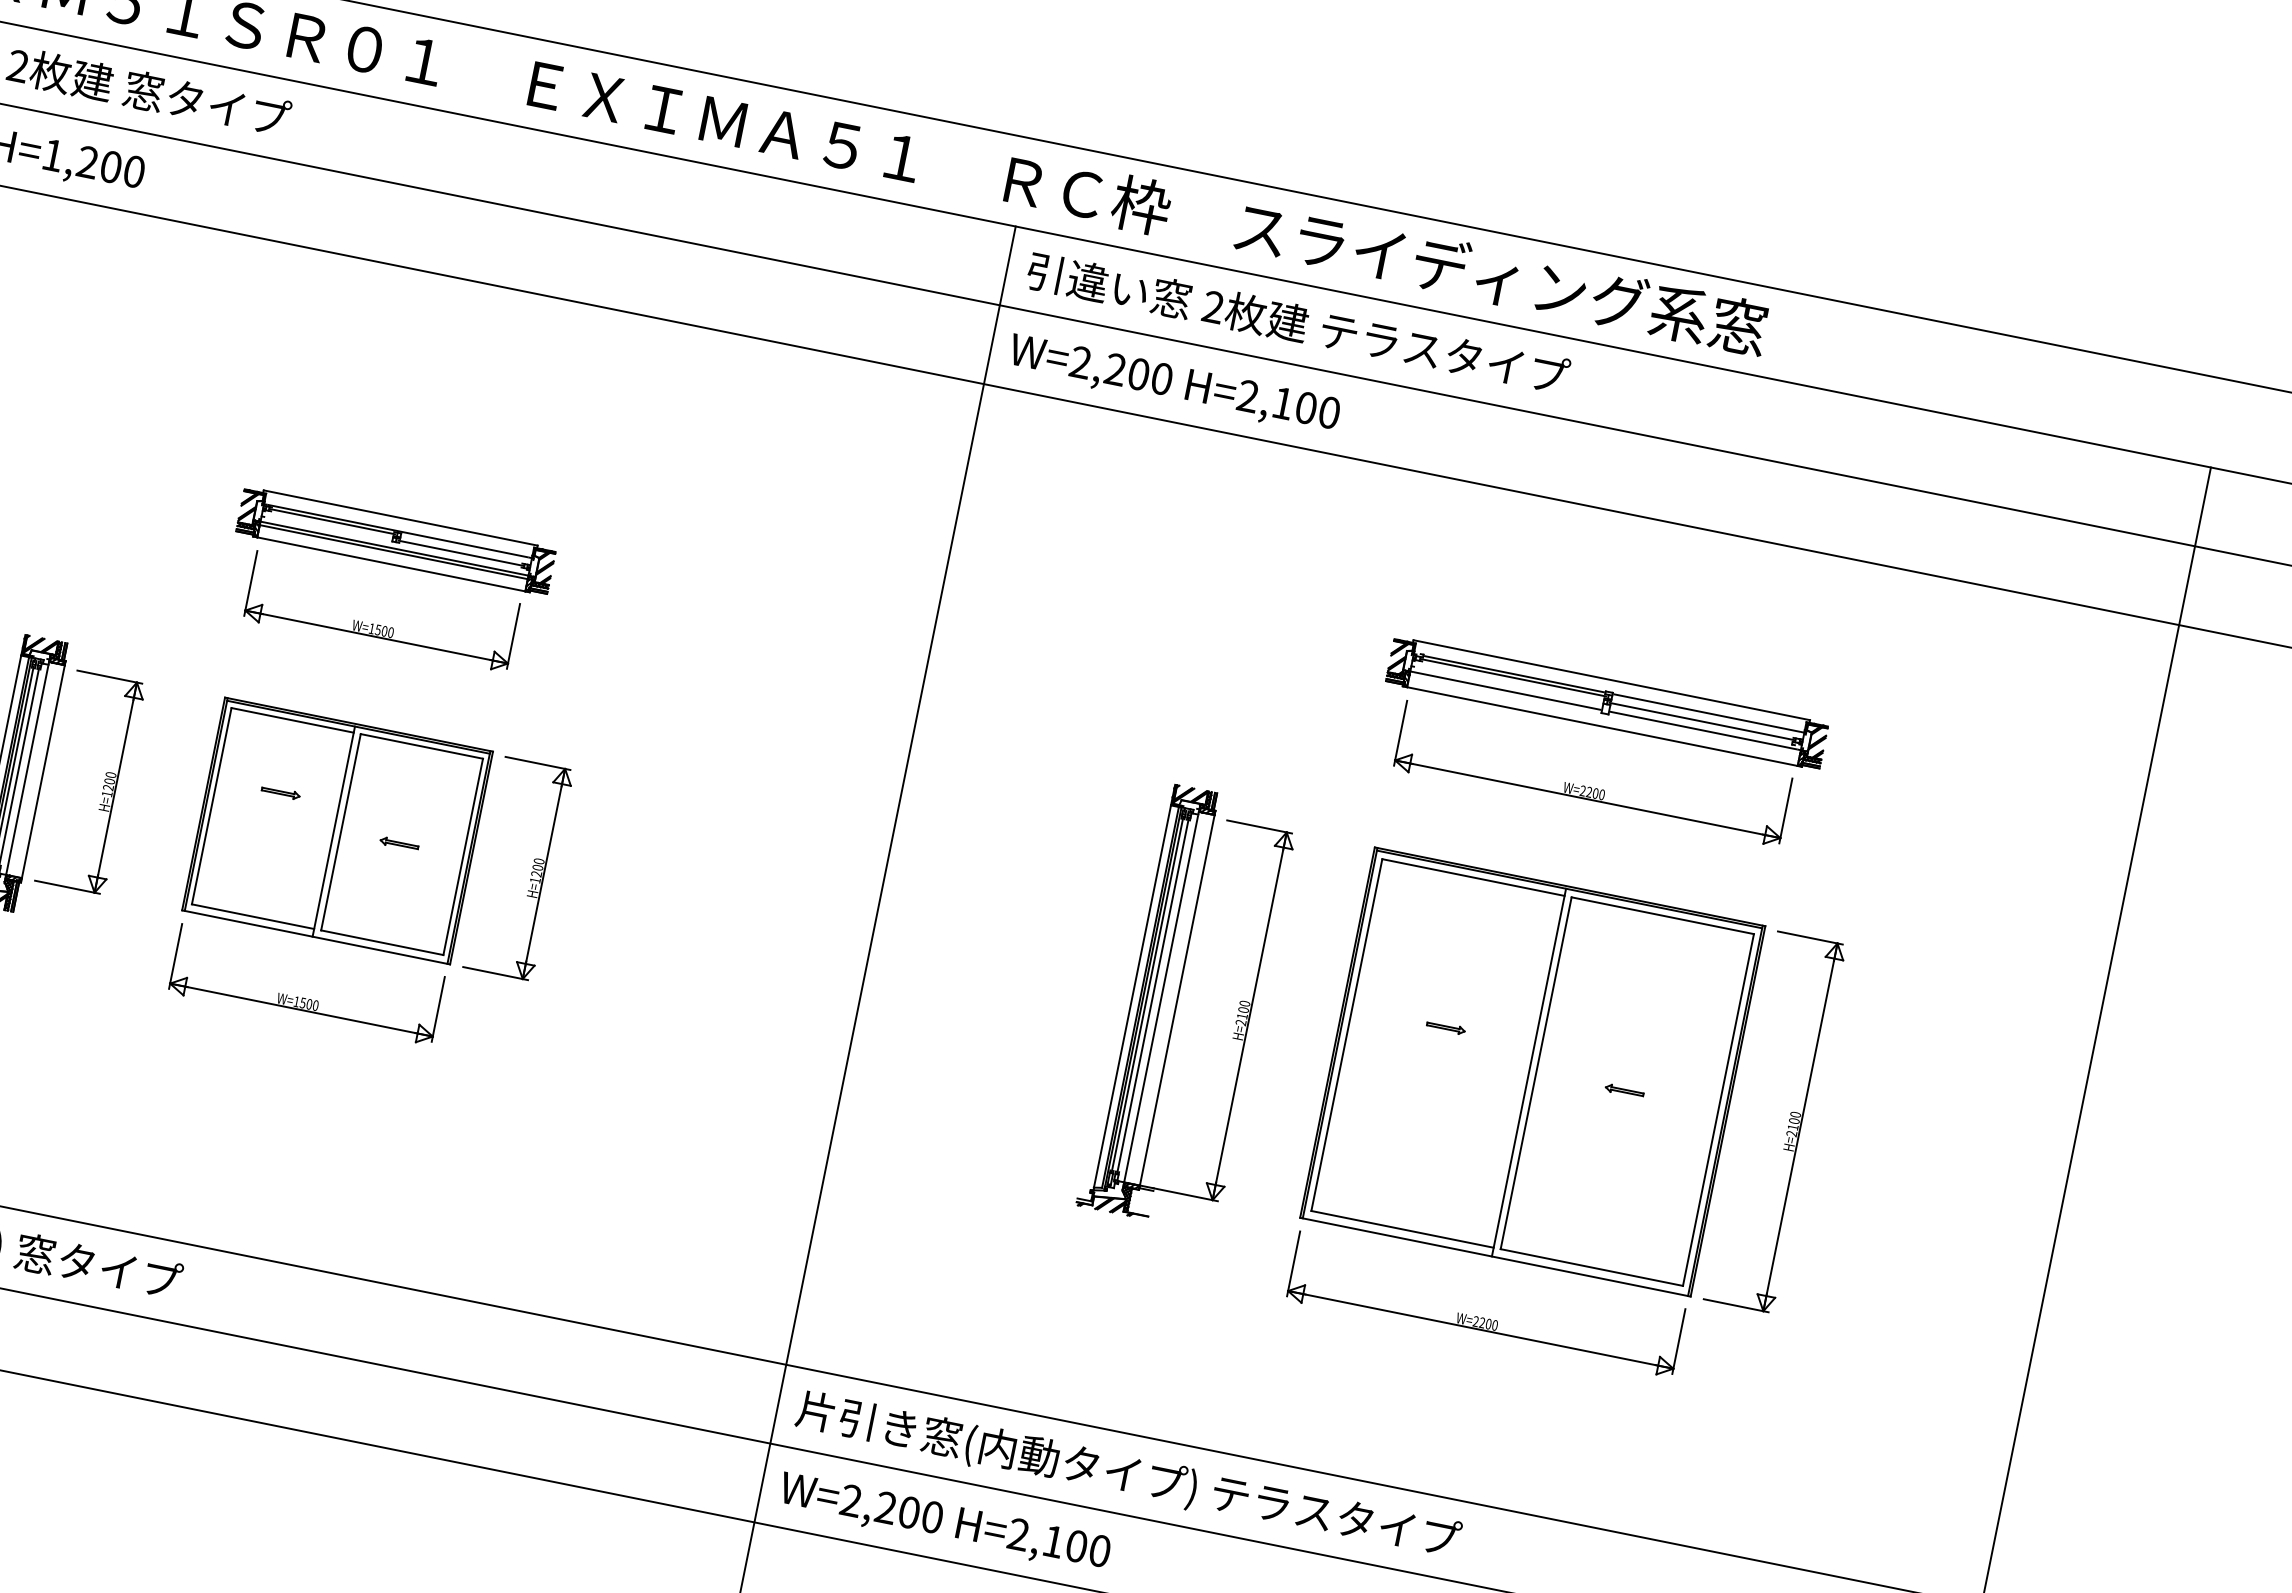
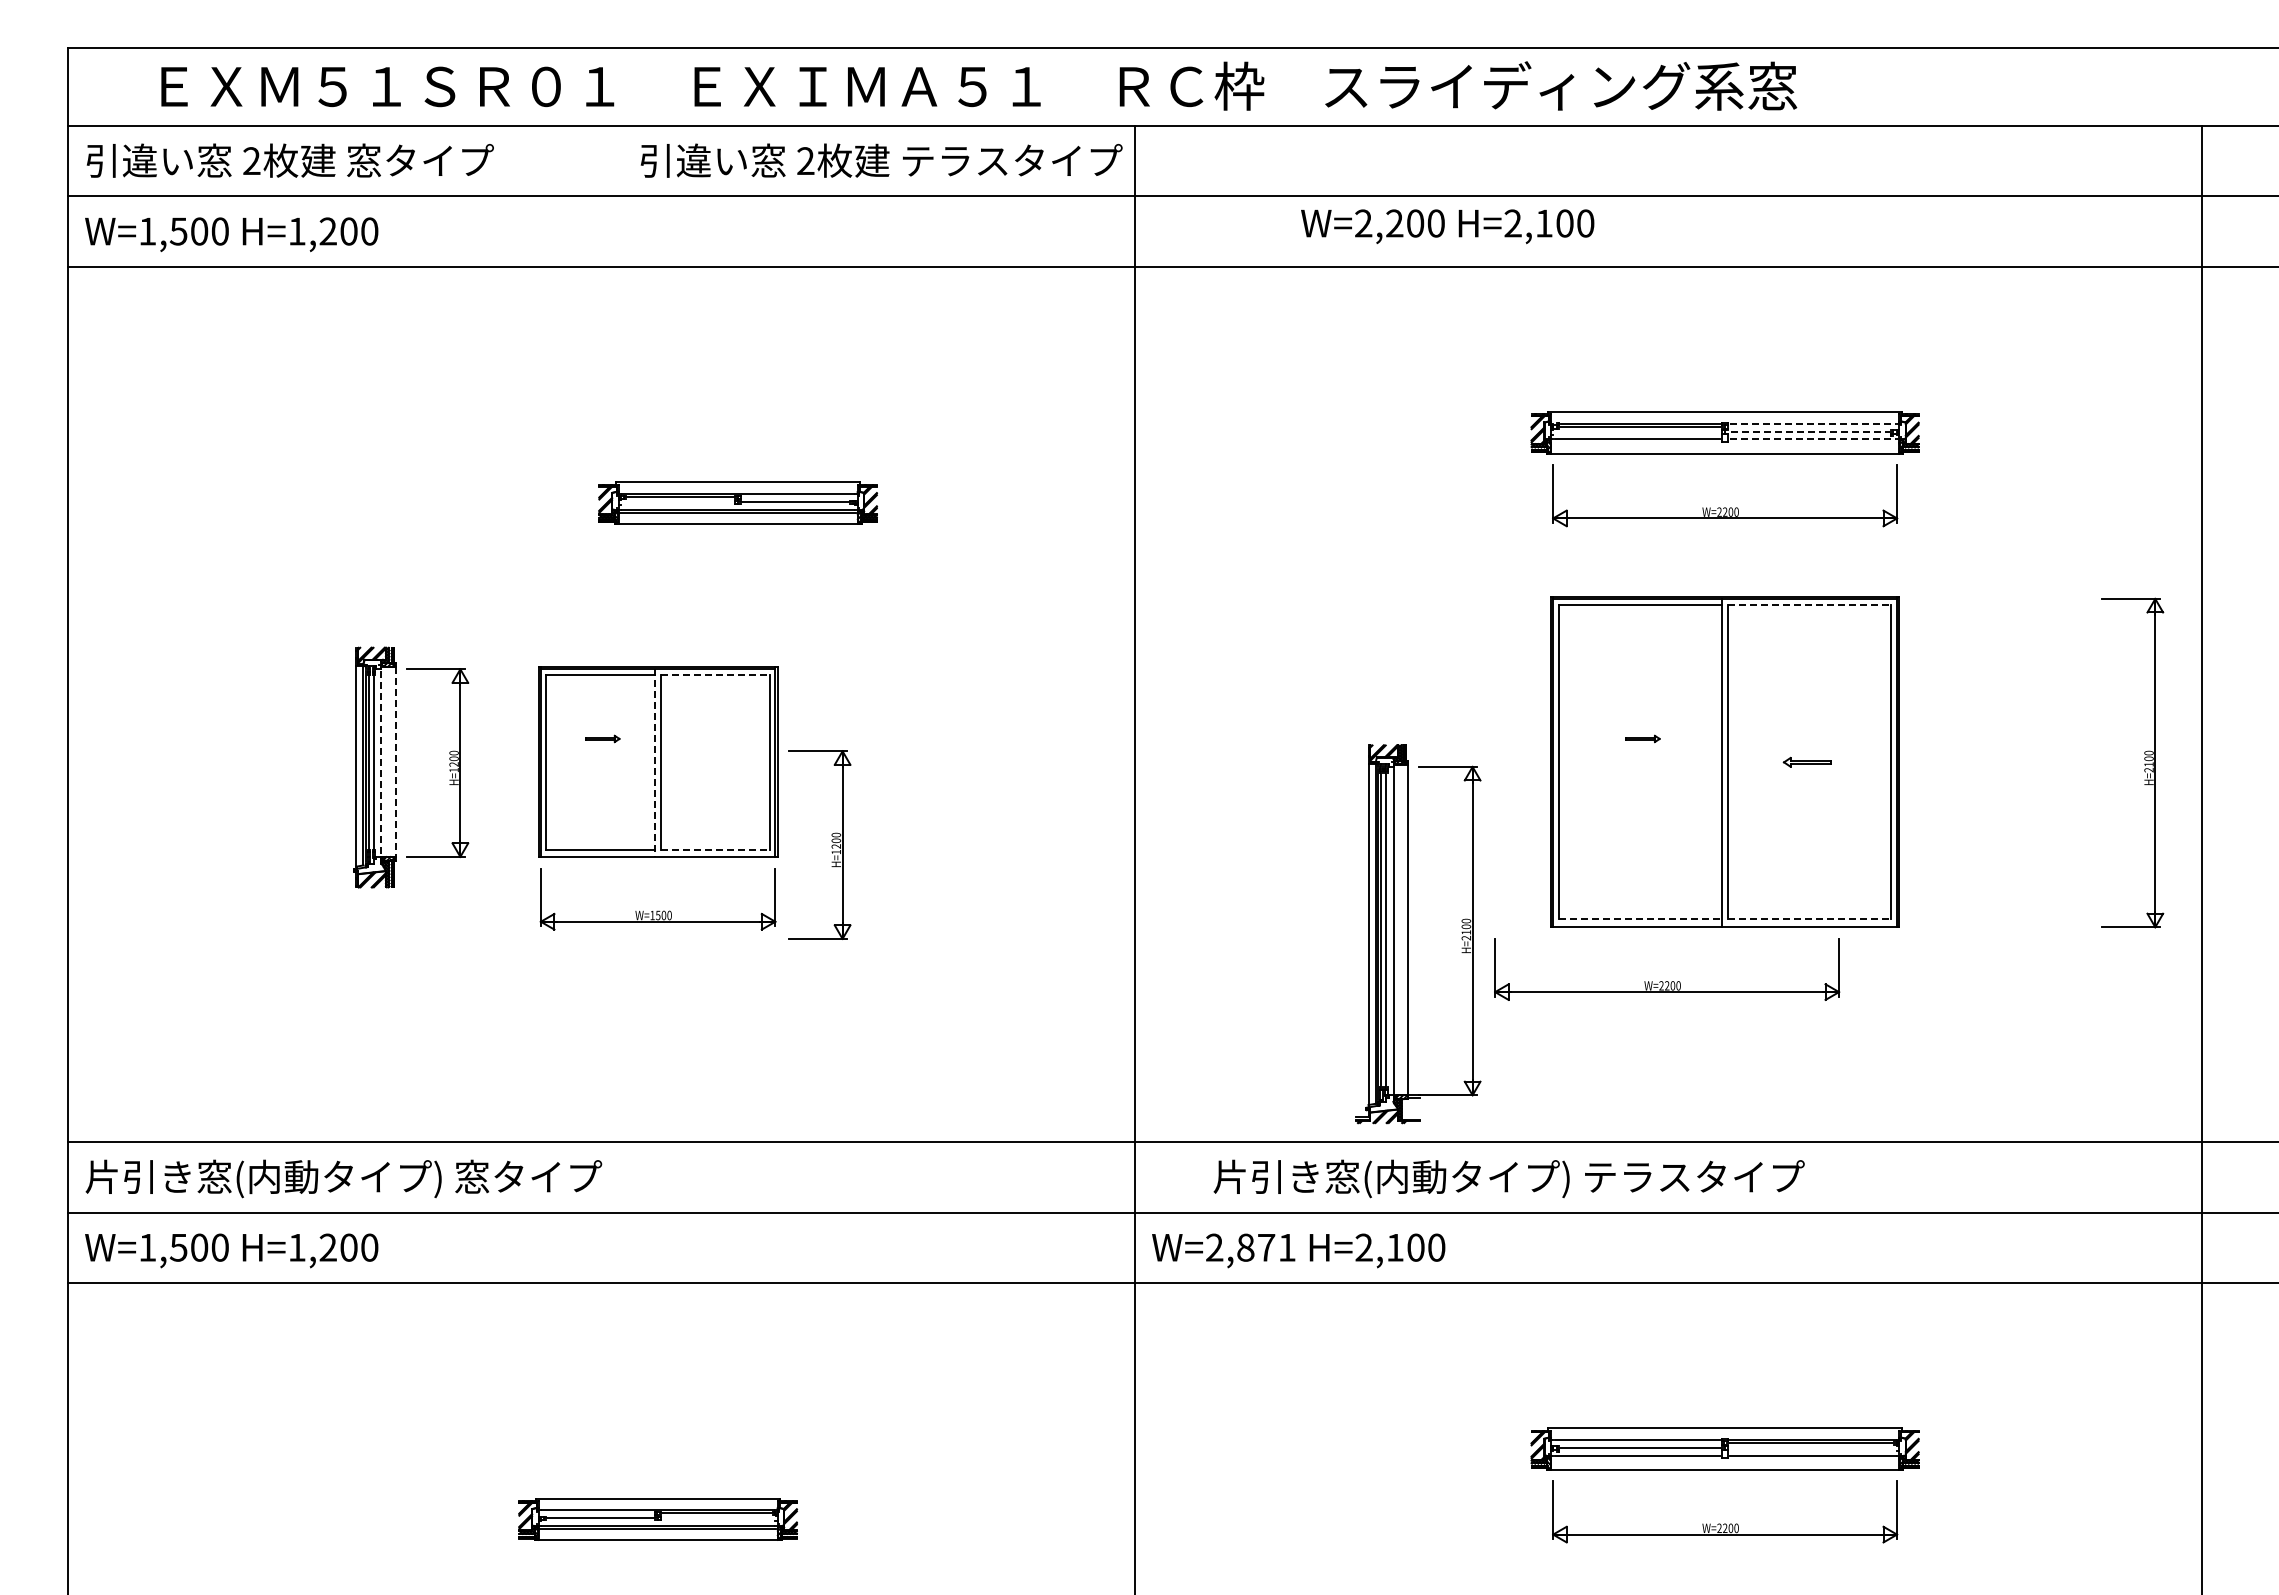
text: (1298, 323) -> (881, 160), moved
text: (1174, 384) -> (1447, 226), moved
part: (395, 540) -> (737, 502), moved
part: (378, 624) -> (657, 577), removed
line: (1707, 712) -> (1812, 423), solid -> dashed
line: (1701, 720) -> (1809, 431), solid -> dashed
line: (1703, 730) -> (1812, 439), solid -> dashed
line: (421, 746) -> (715, 674), solid -> dashed
line: (27, 770) -> (381, 763), solid -> dashed
line: (43, 771) -> (395, 761), solid -> dashed
line: (334, 832) -> (655, 763), solid -> dashed
part: (398, 843) -> (712, 762), removed
part: (531, 871) -> (831, 845), moved
line: (1663, 916) -> (1810, 605), solid -> dashed
line: (381, 943) -> (715, 850), solid -> dashed
part: (1177, 1005) -> (1408, 934), moved
part: (1623, 1091) -> (1806, 762), size x1.4
part: (1788, 1126) -> (2144, 764), moved
line: (1403, 1229) -> (1641, 919), solid -> dashed
line: (1592, 1267) -> (1810, 919), solid -> dashed
part: (1483, 1318) -> (1667, 981), moved
text: (1127, 1475) -> (1508, 1178), moved
text: (909, 1512) -> (1266, 1247), W=2,200 -> W=2,871

